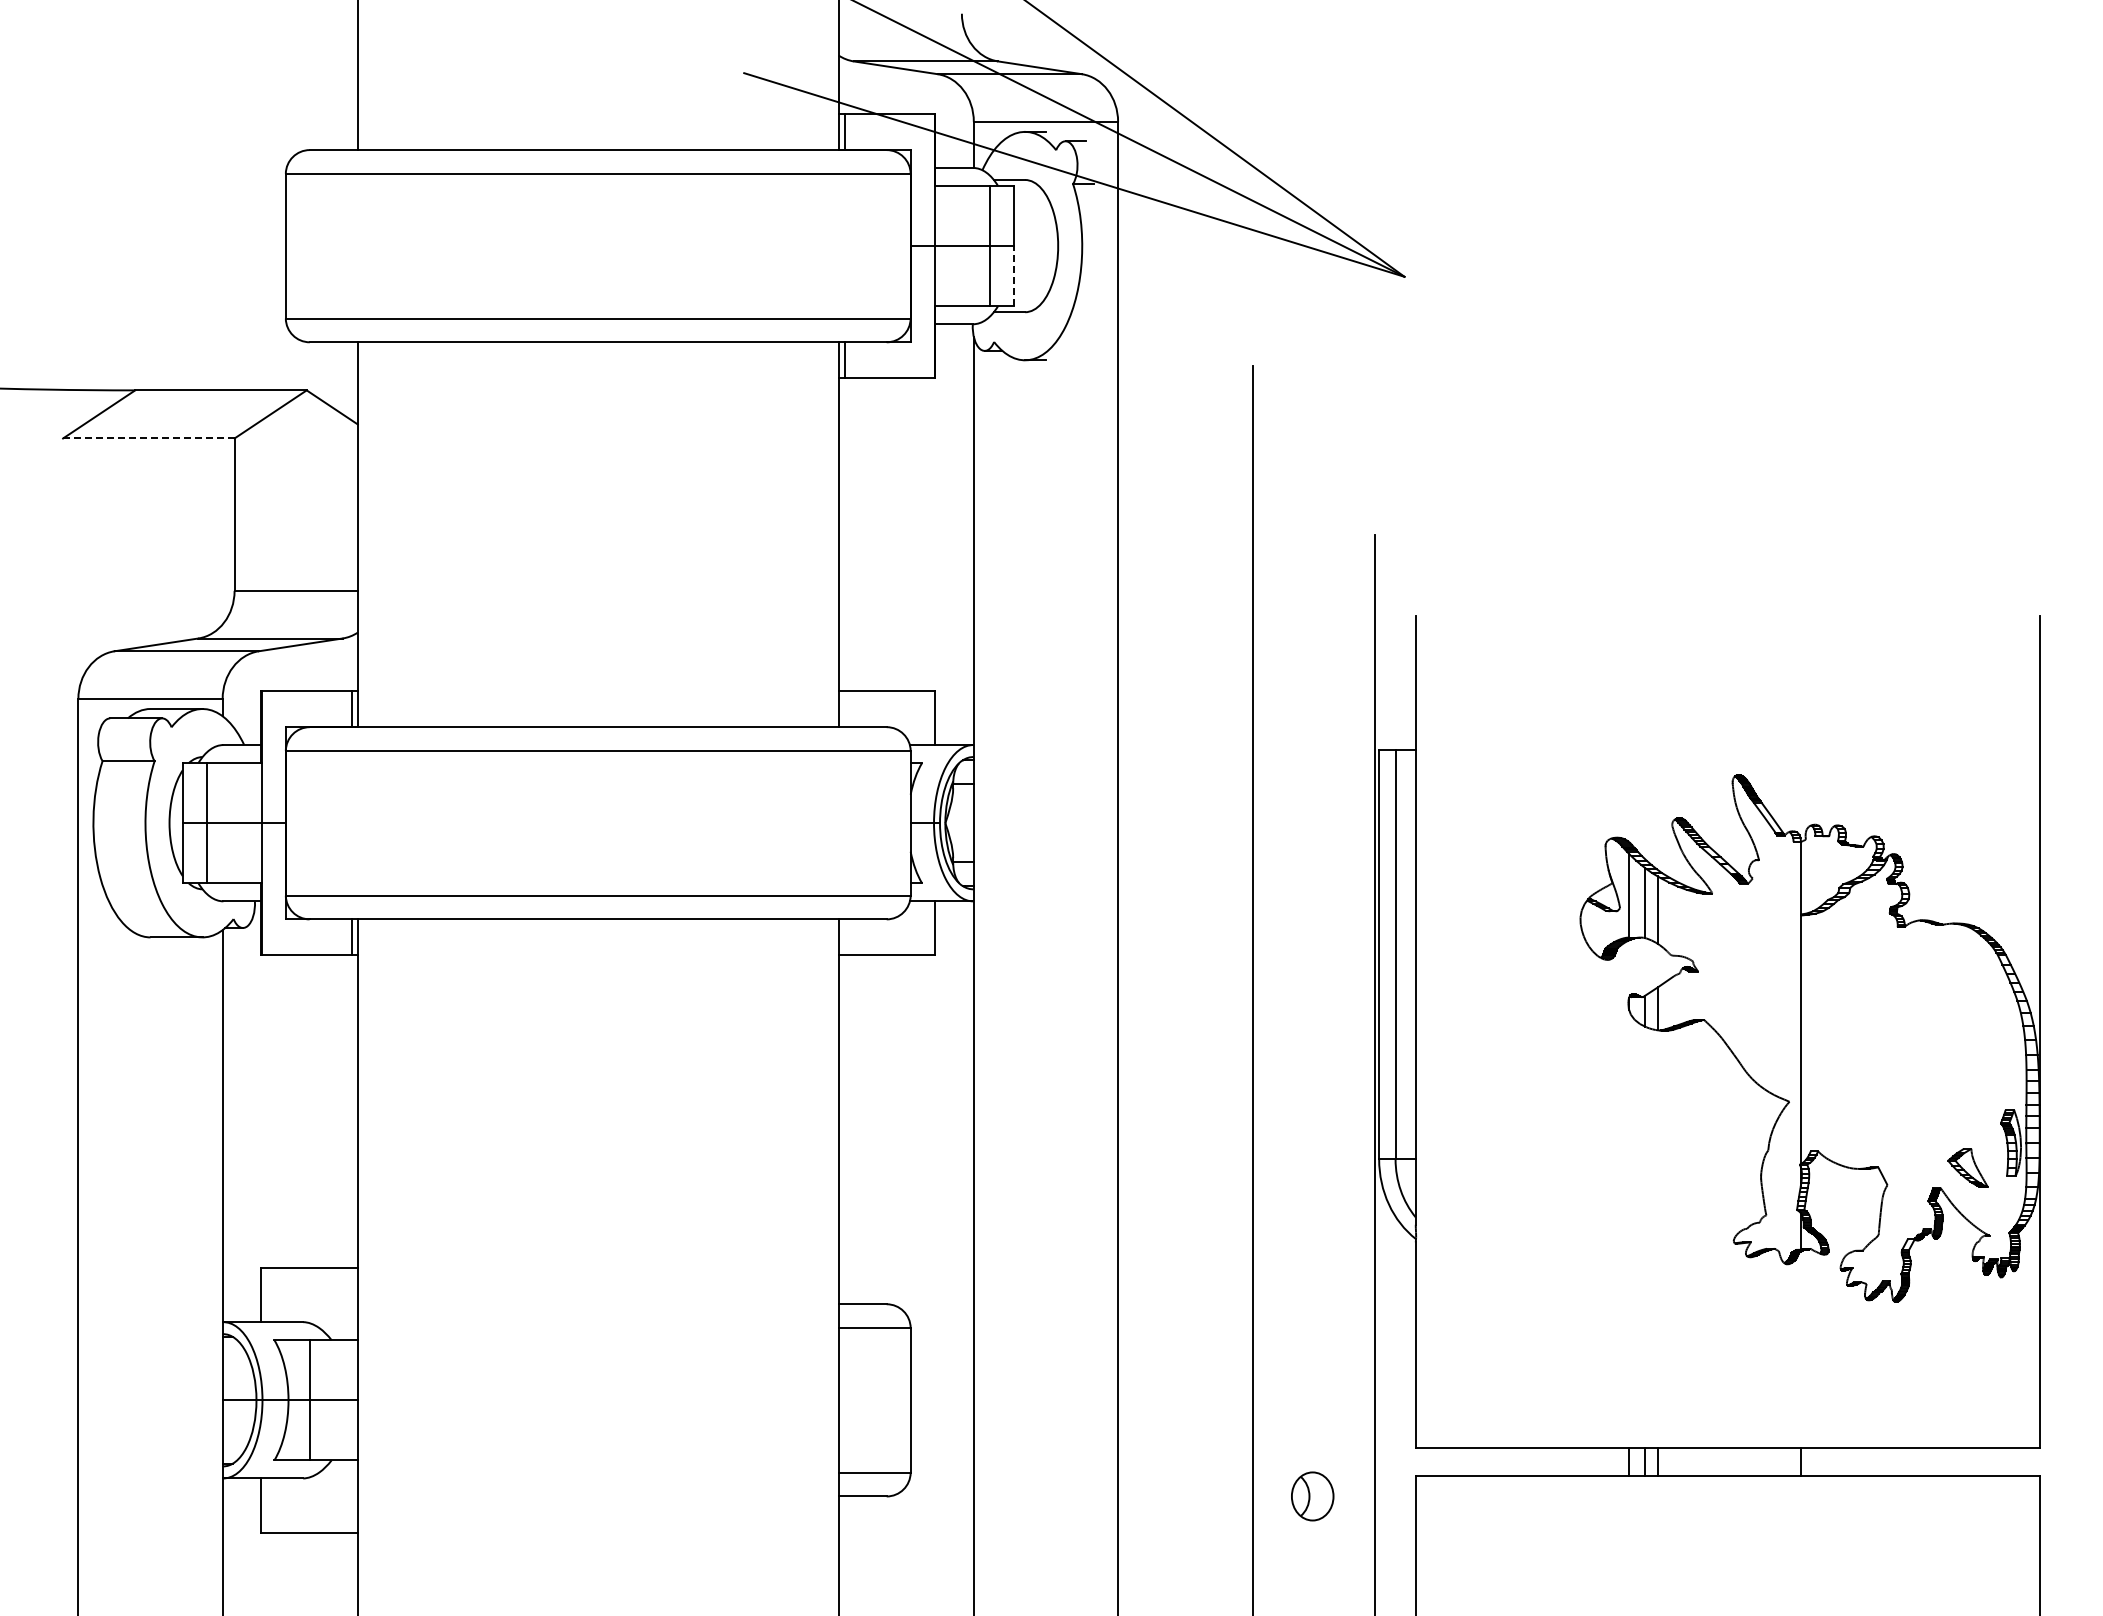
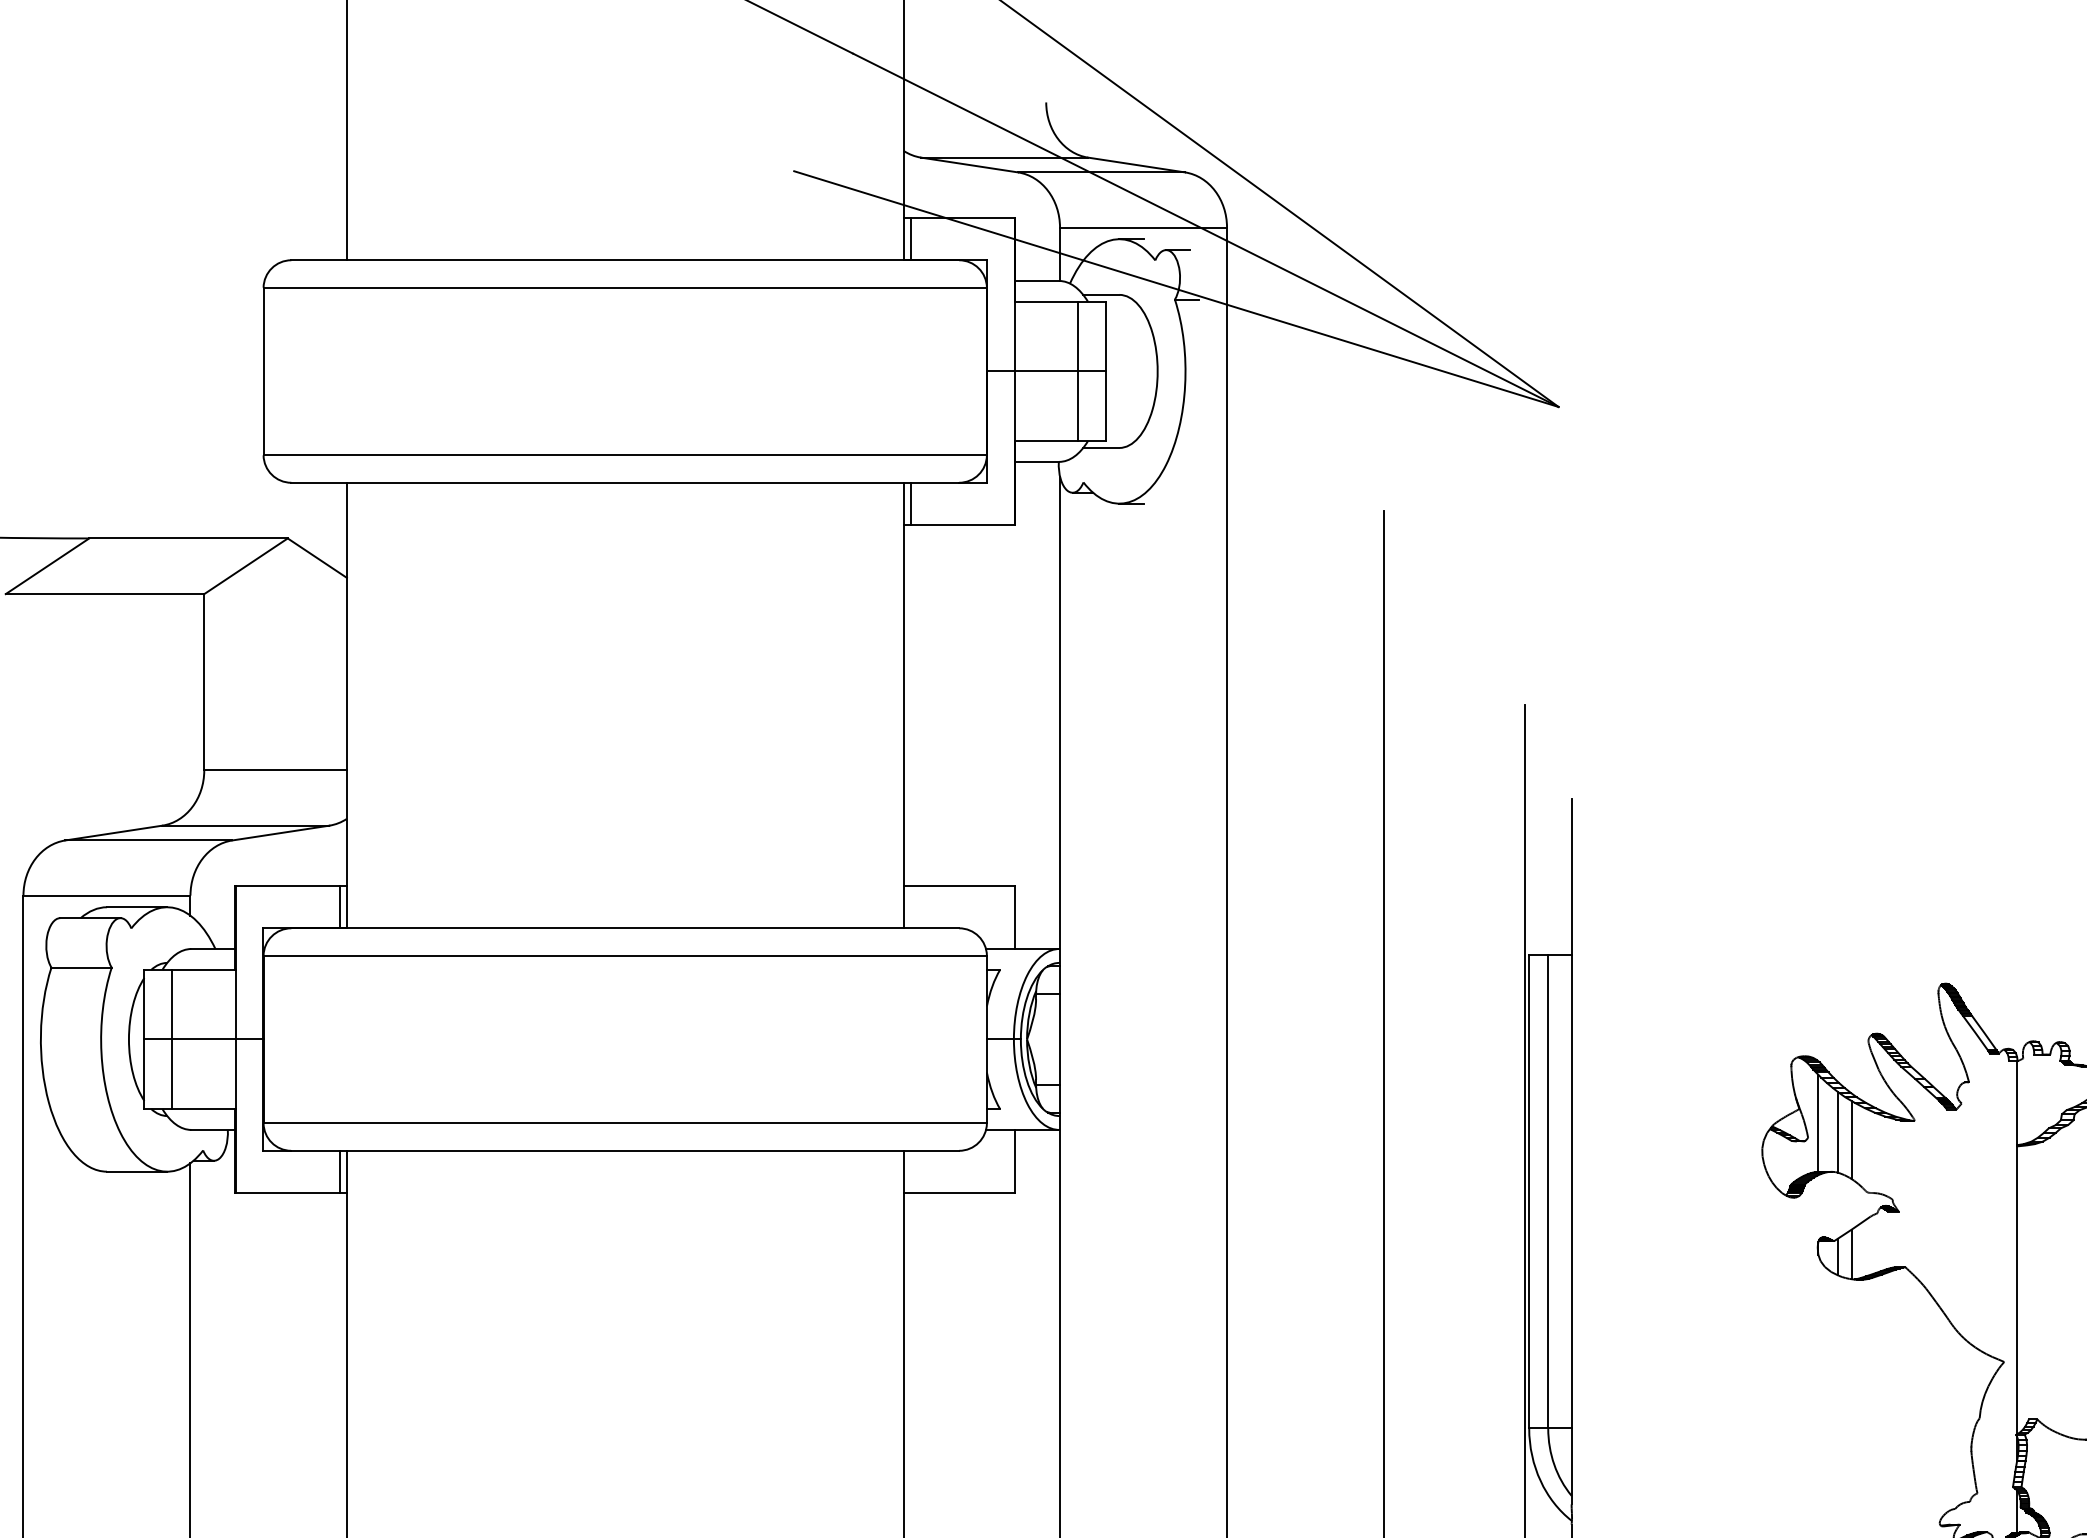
line: (1013, 275) -> (1105, 405), dashed -> solid
line: (148, 438) -> (104, 594), dashed -> solid

